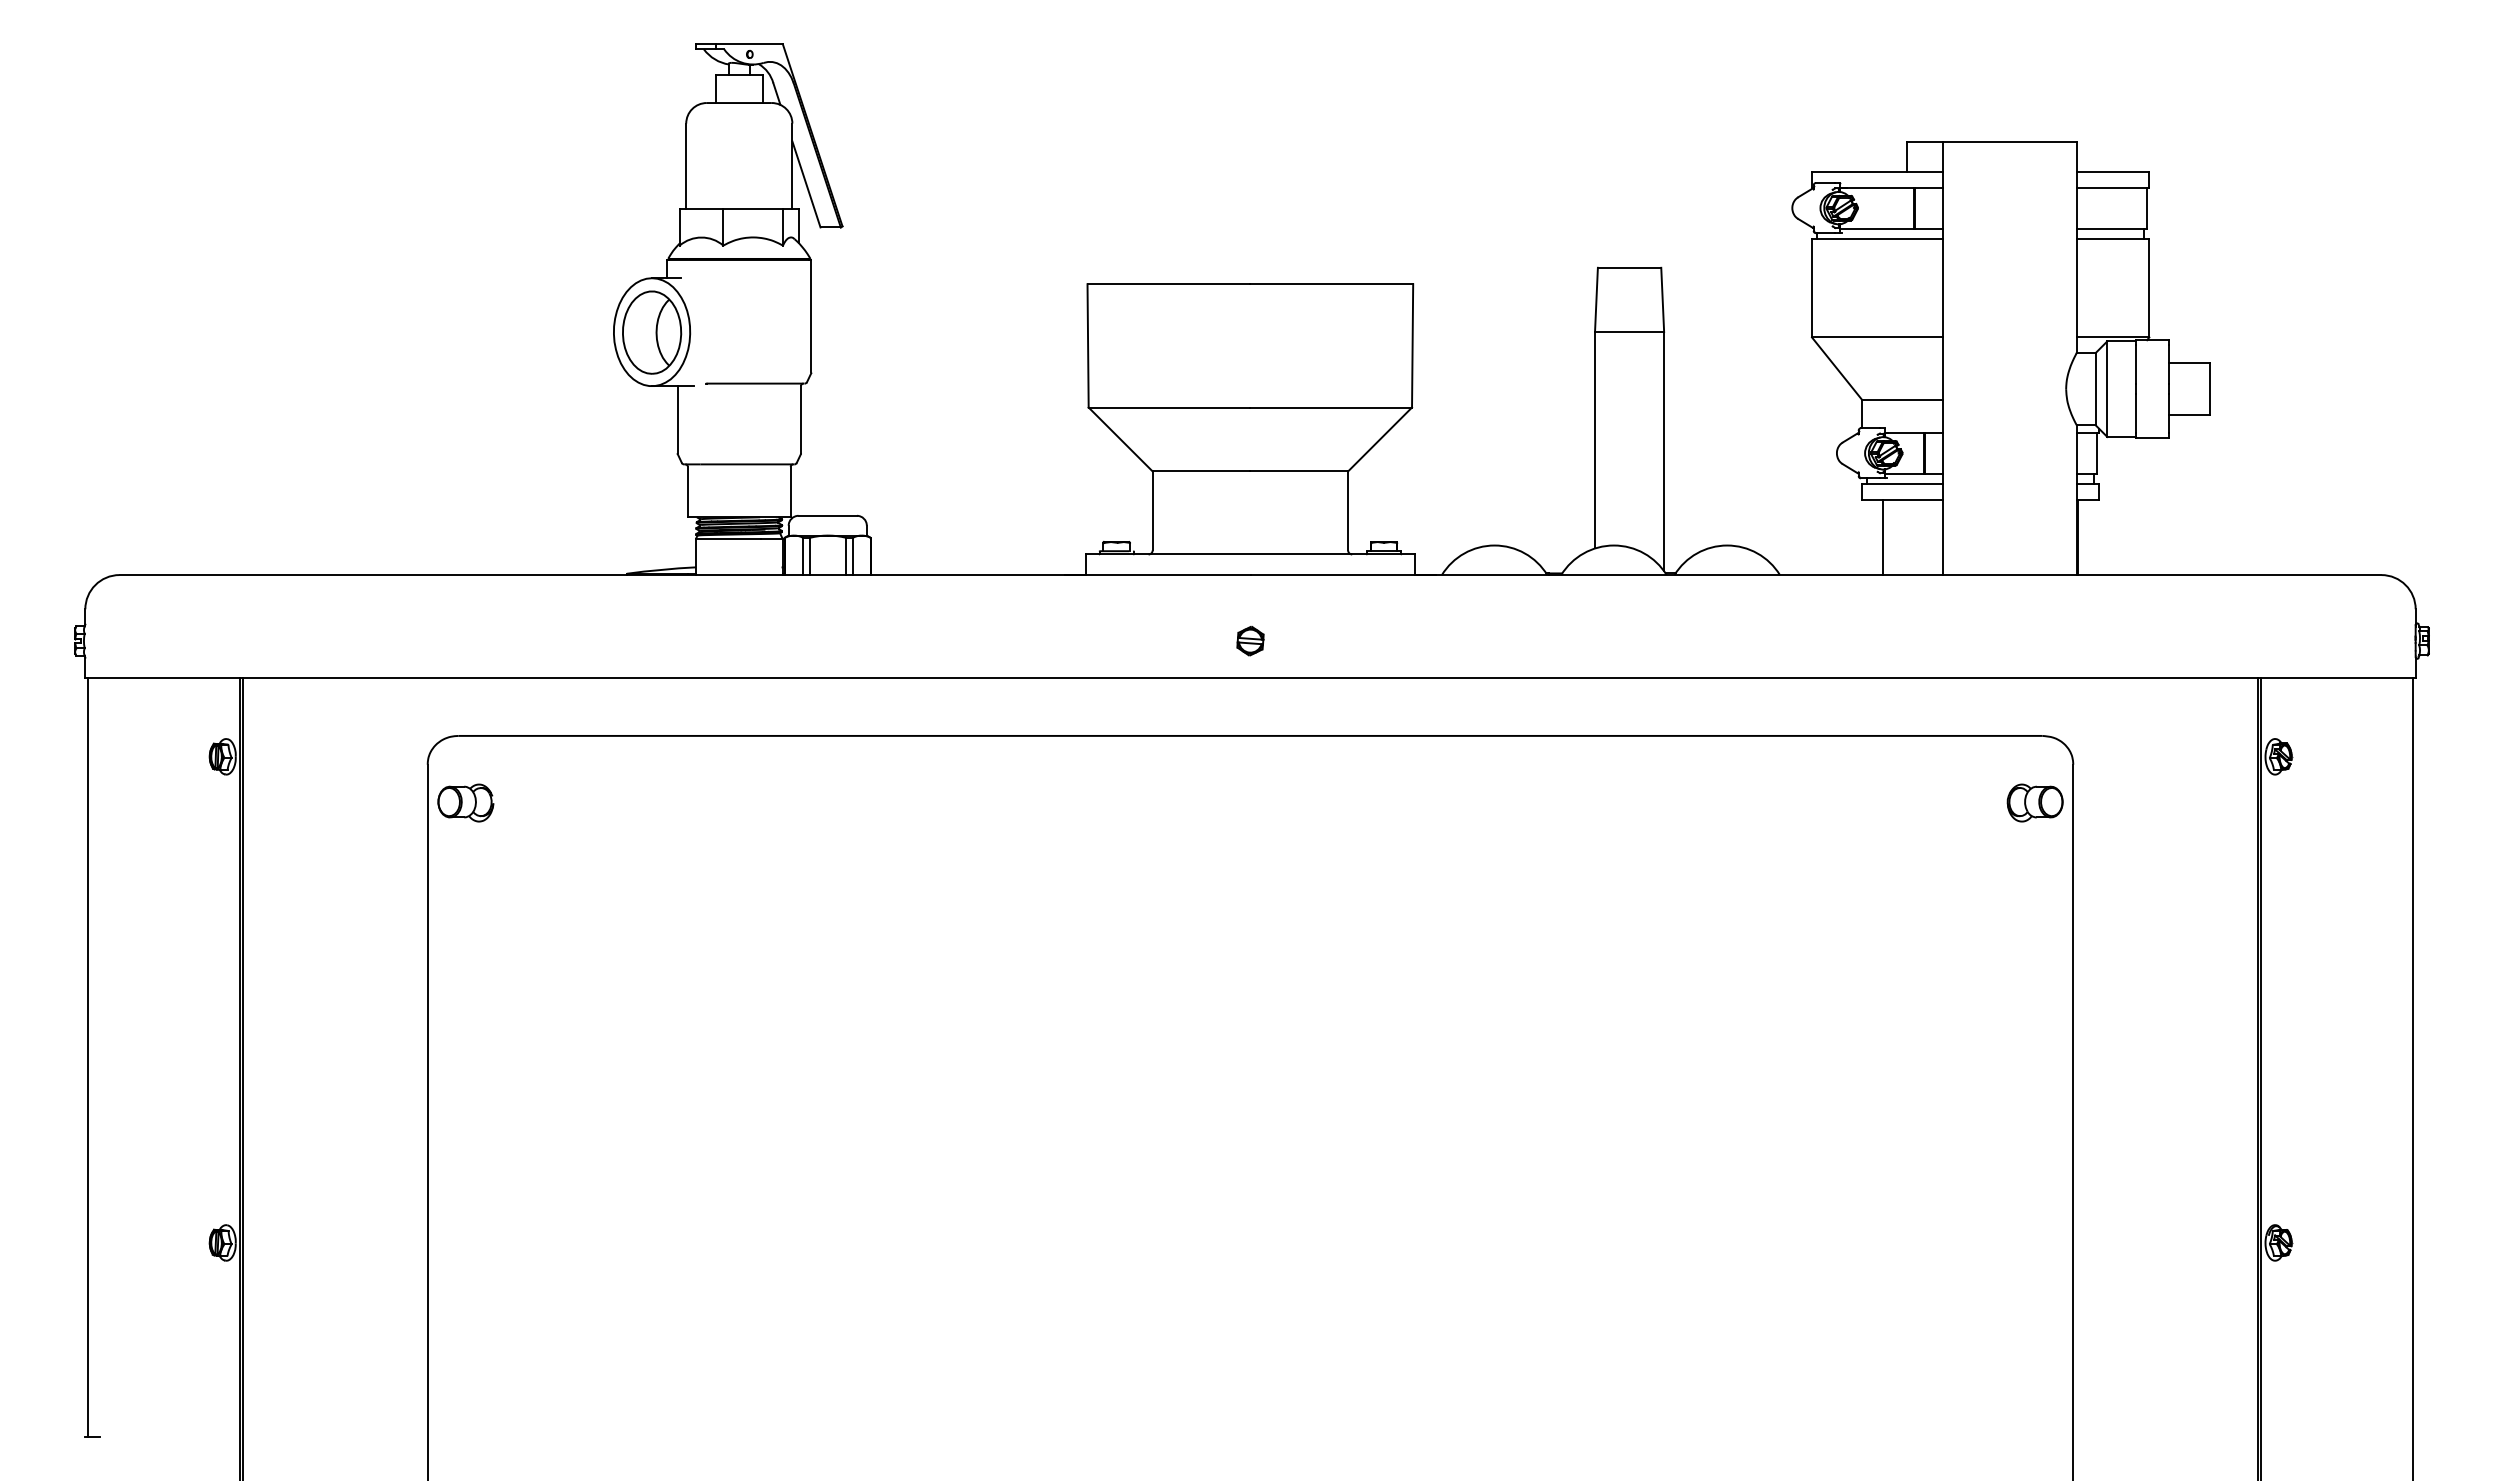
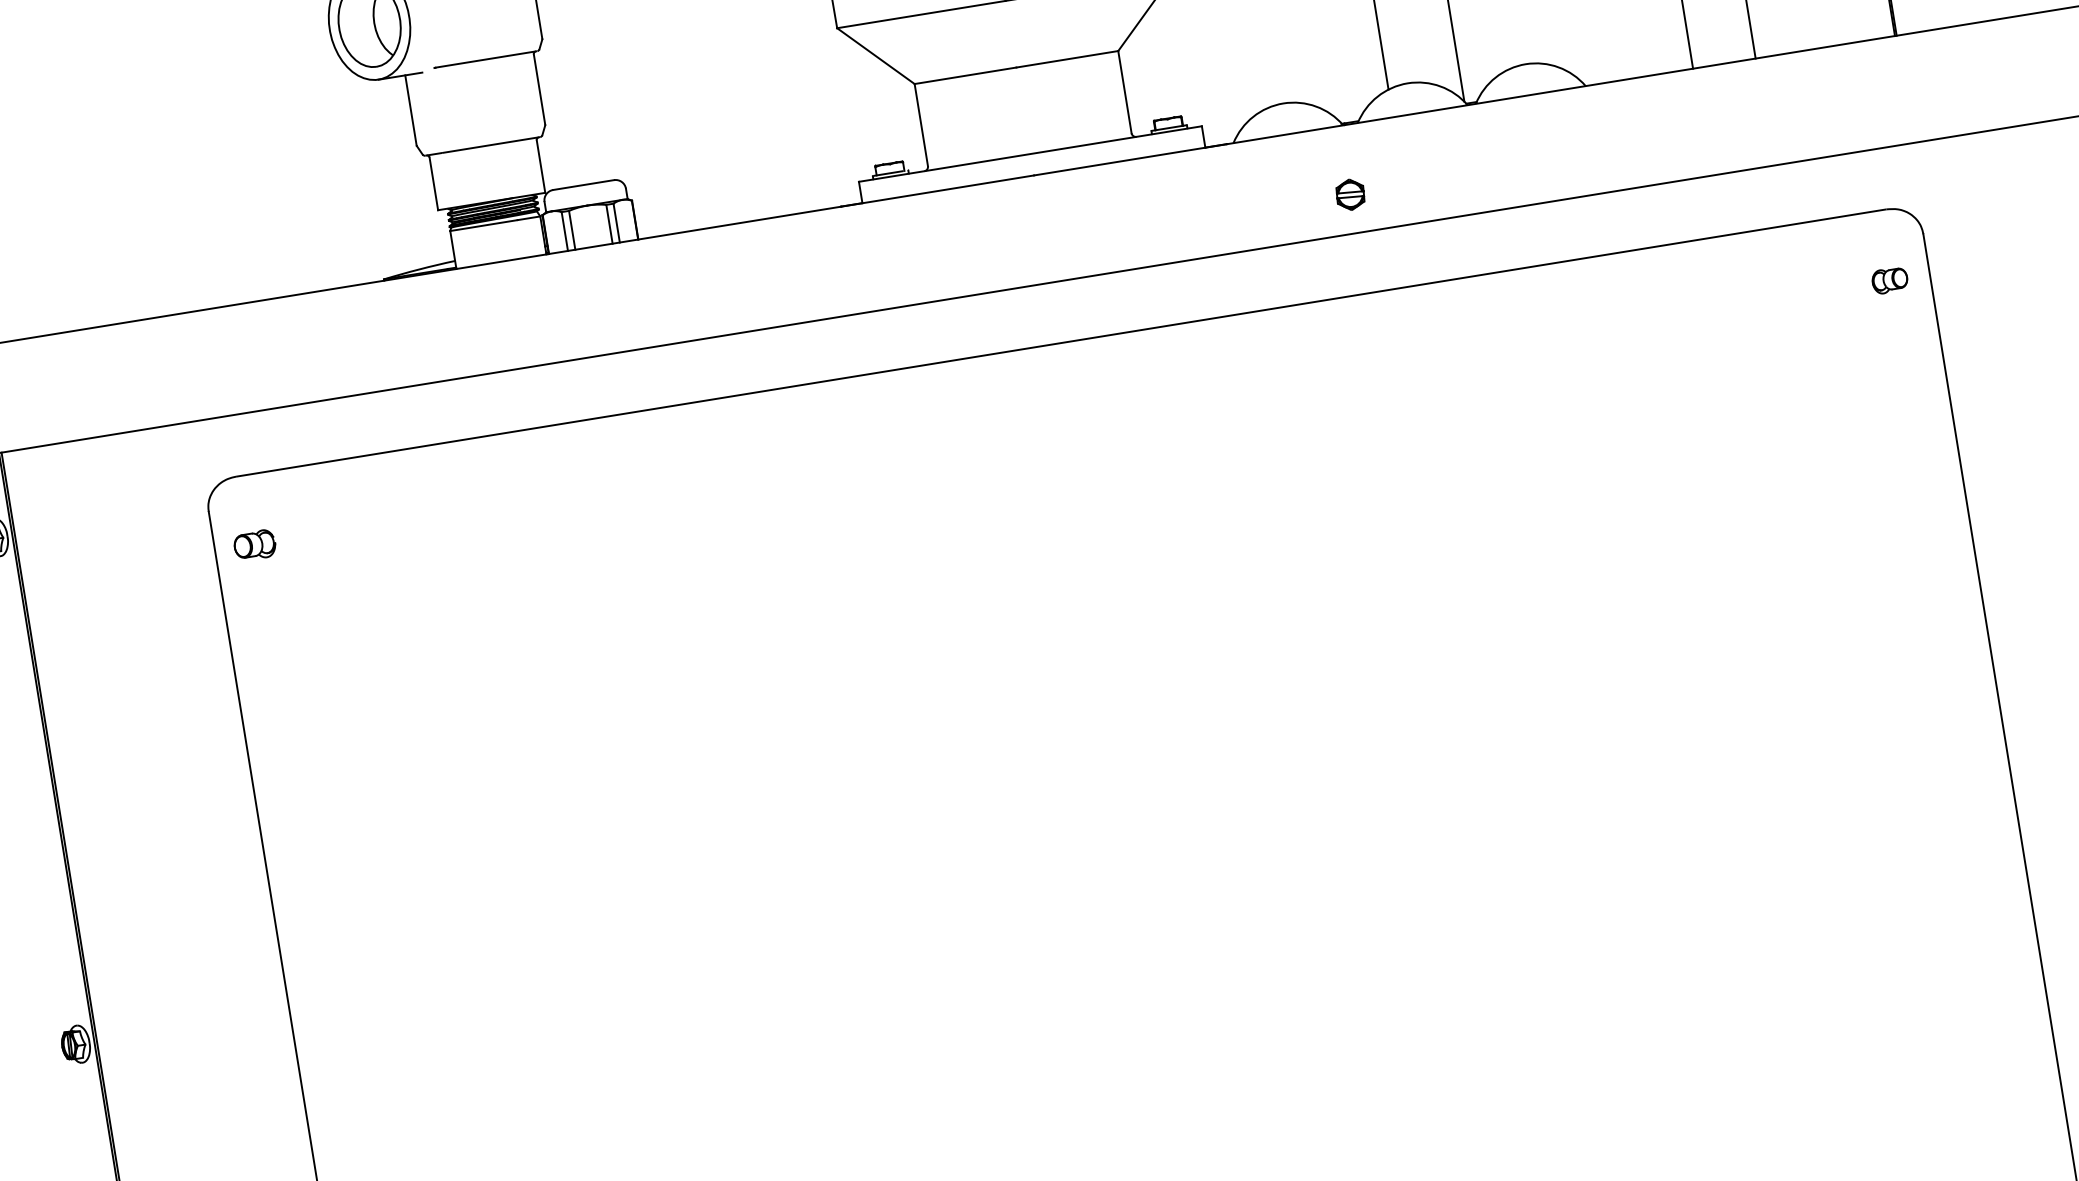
part: (1250, 641) -> (1350, 195), moved
part: (465, 802) -> (254, 544), size x0.7
part: (2034, 802) -> (1889, 280), size x0.6

